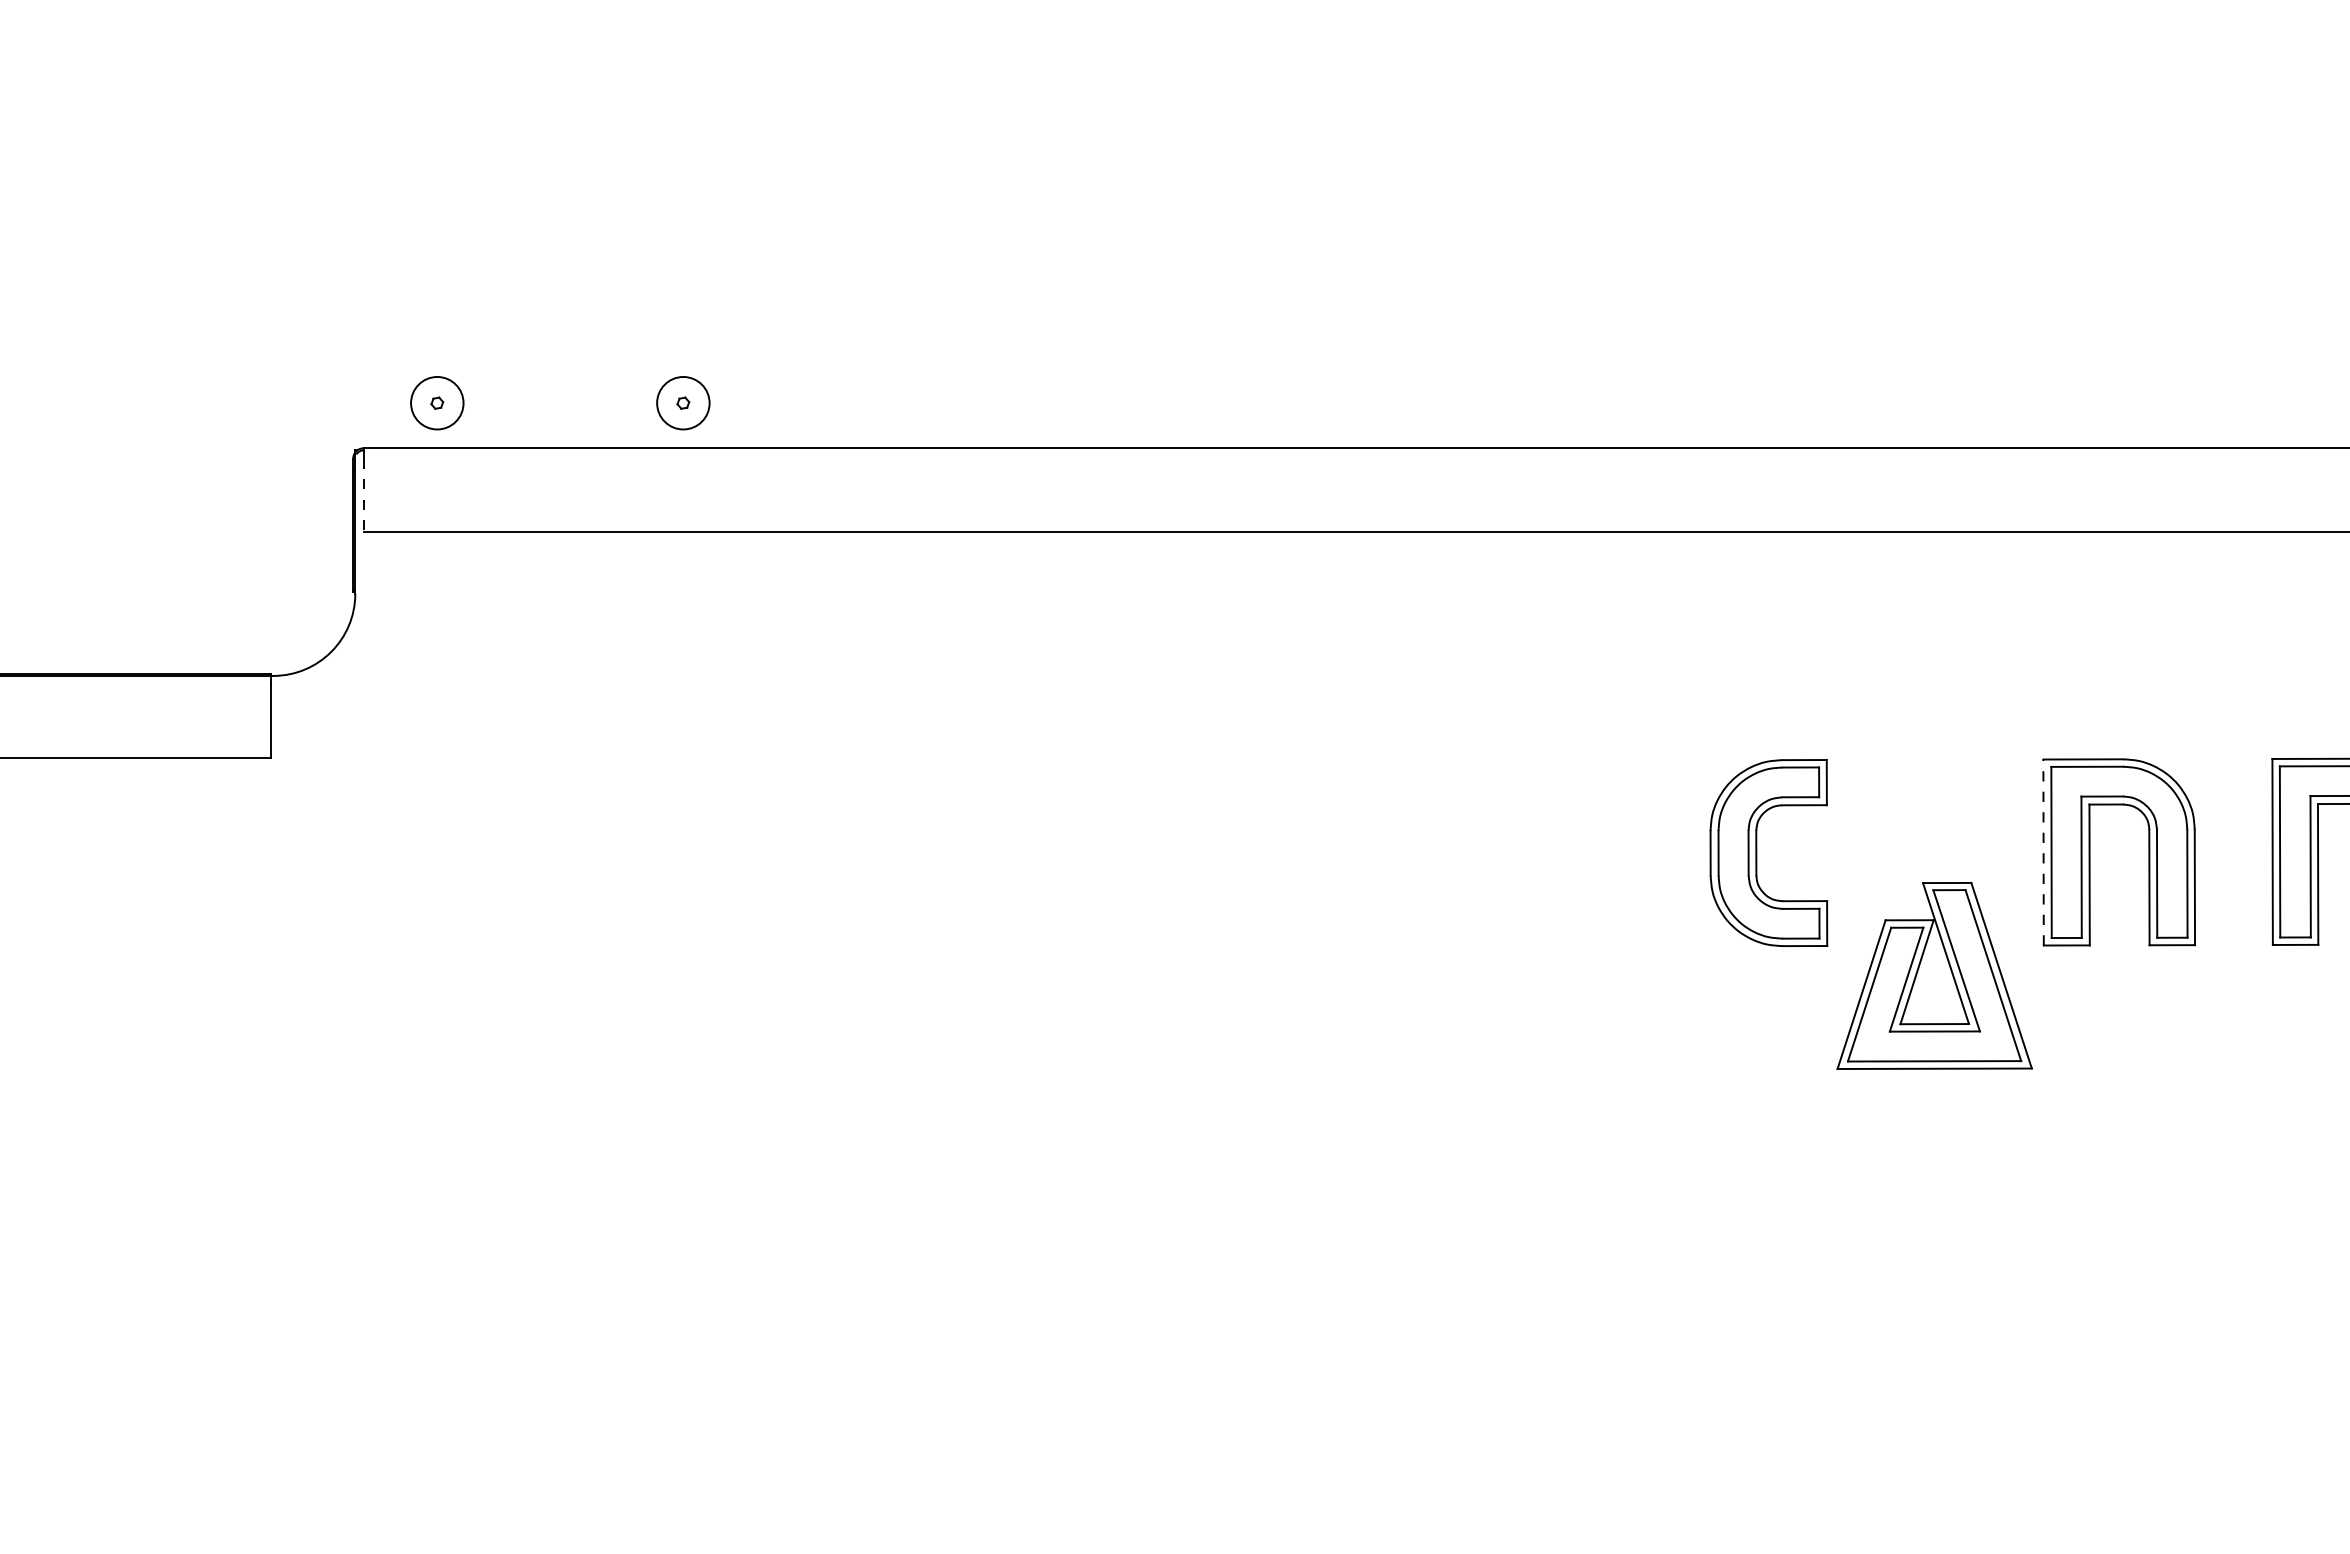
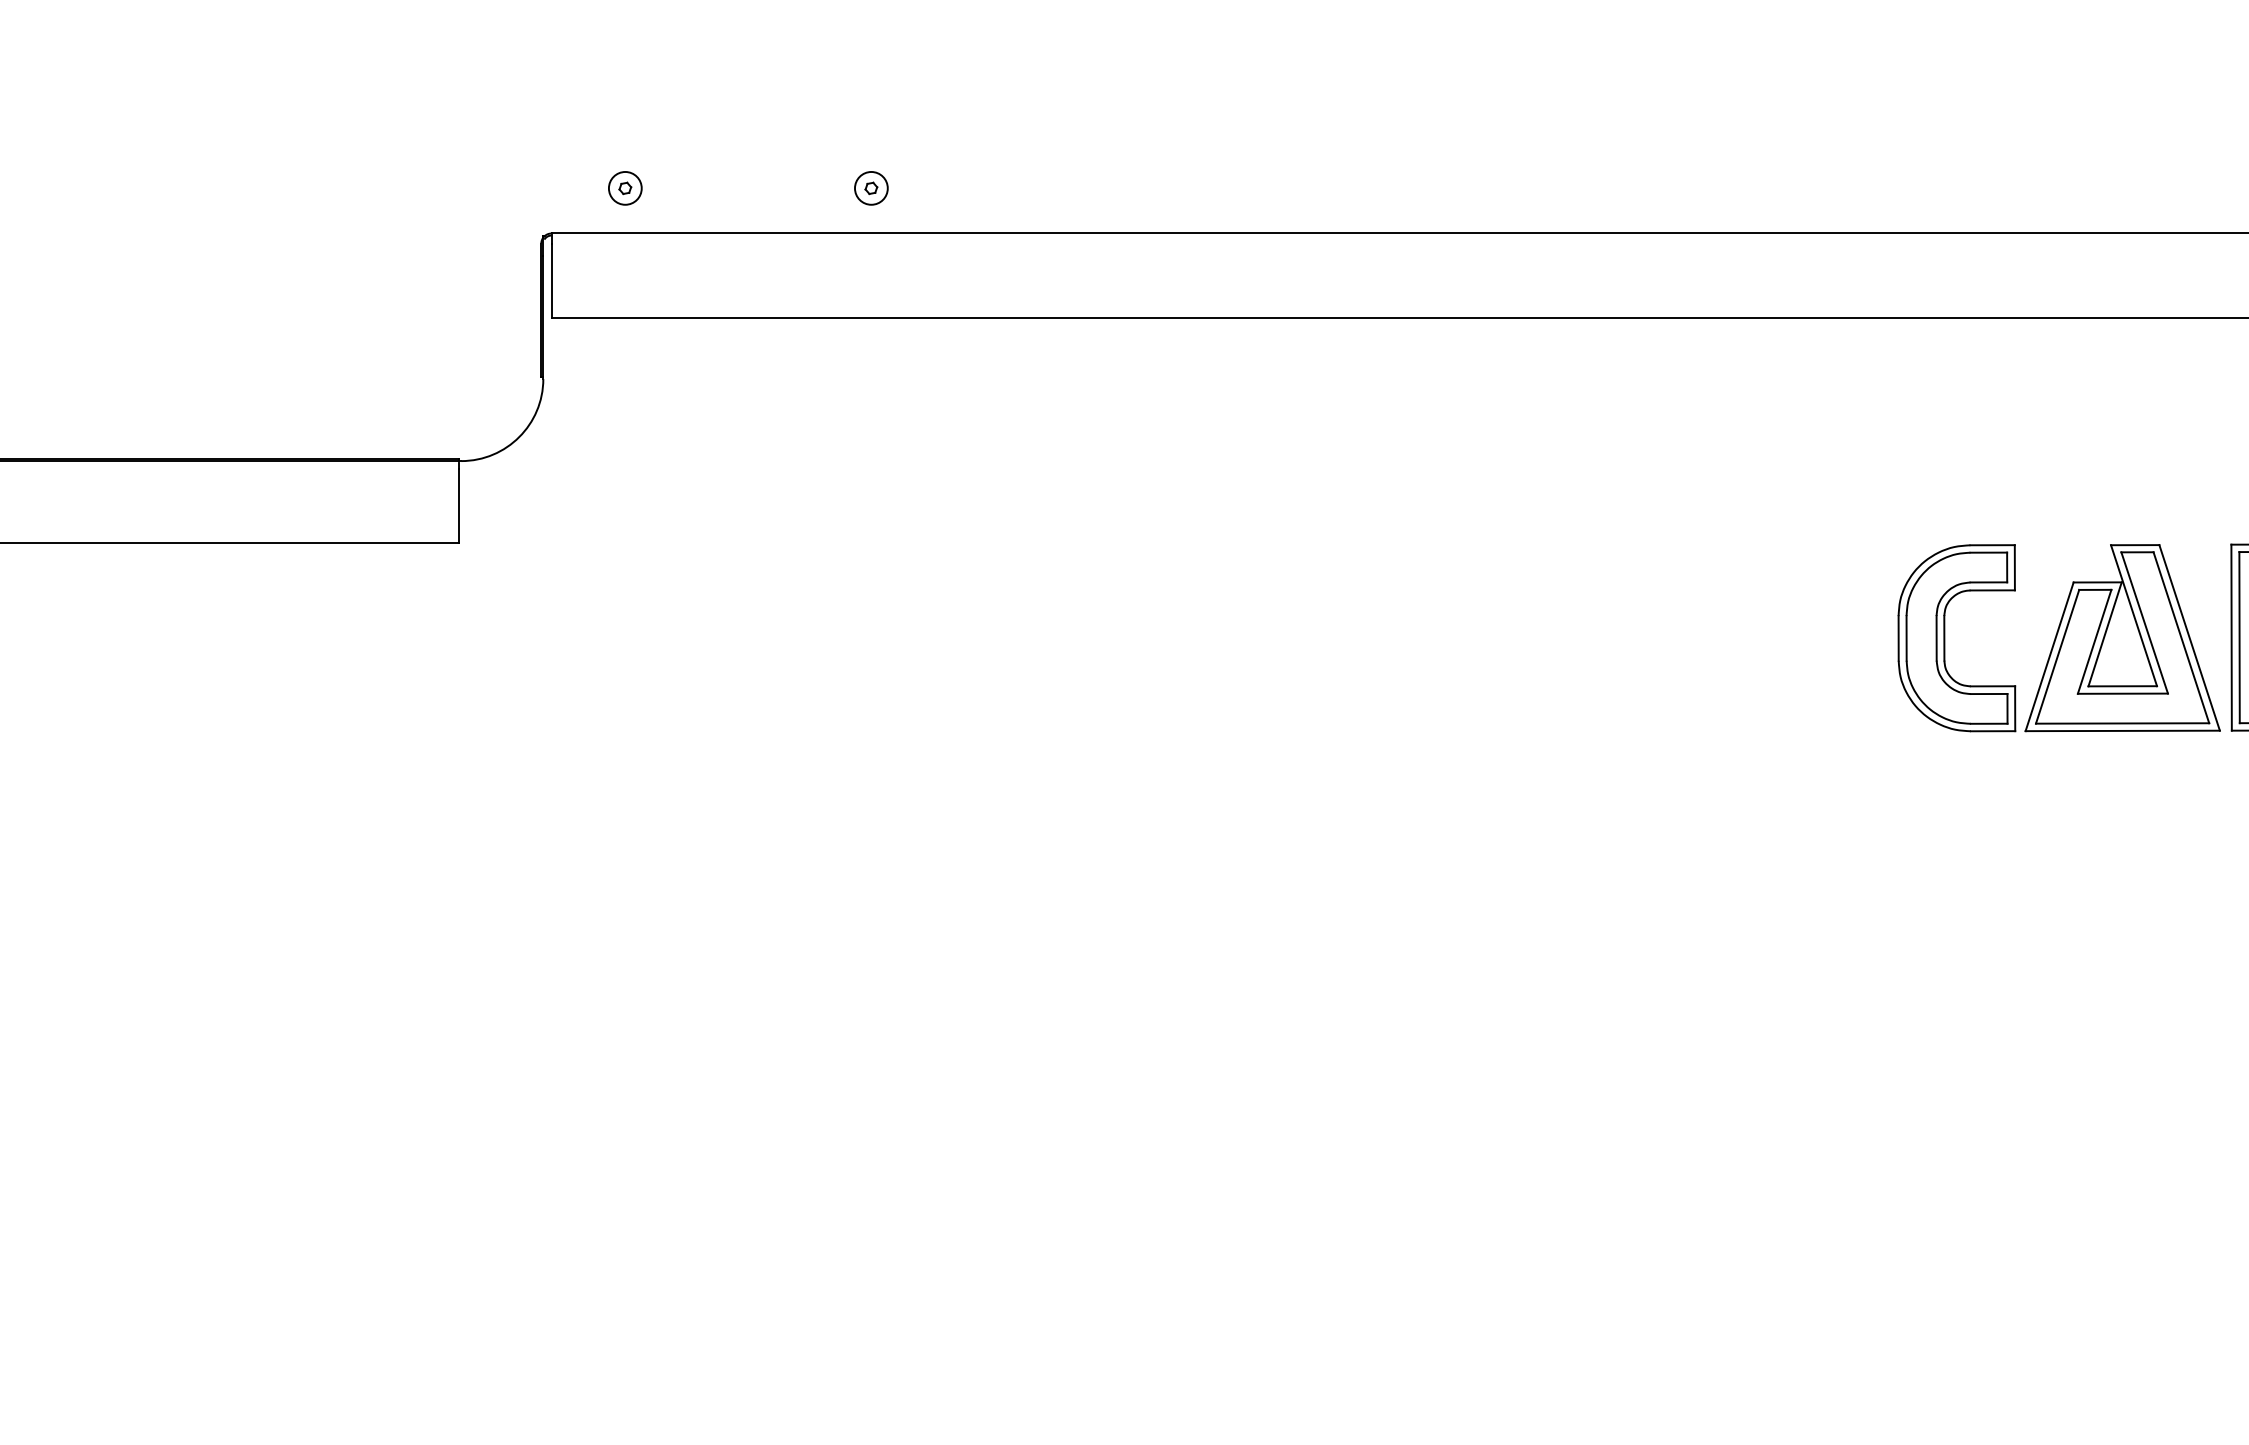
circle: (436, 402) -> (624, 187), size x0.62
circle: (682, 402) -> (870, 187), size x0.62
line: (363, 495) -> (551, 280), dashed -> solid
line: (2043, 852) -> (2231, 637), dashed -> solid
part: (1934, 975) -> (2122, 637), moved

